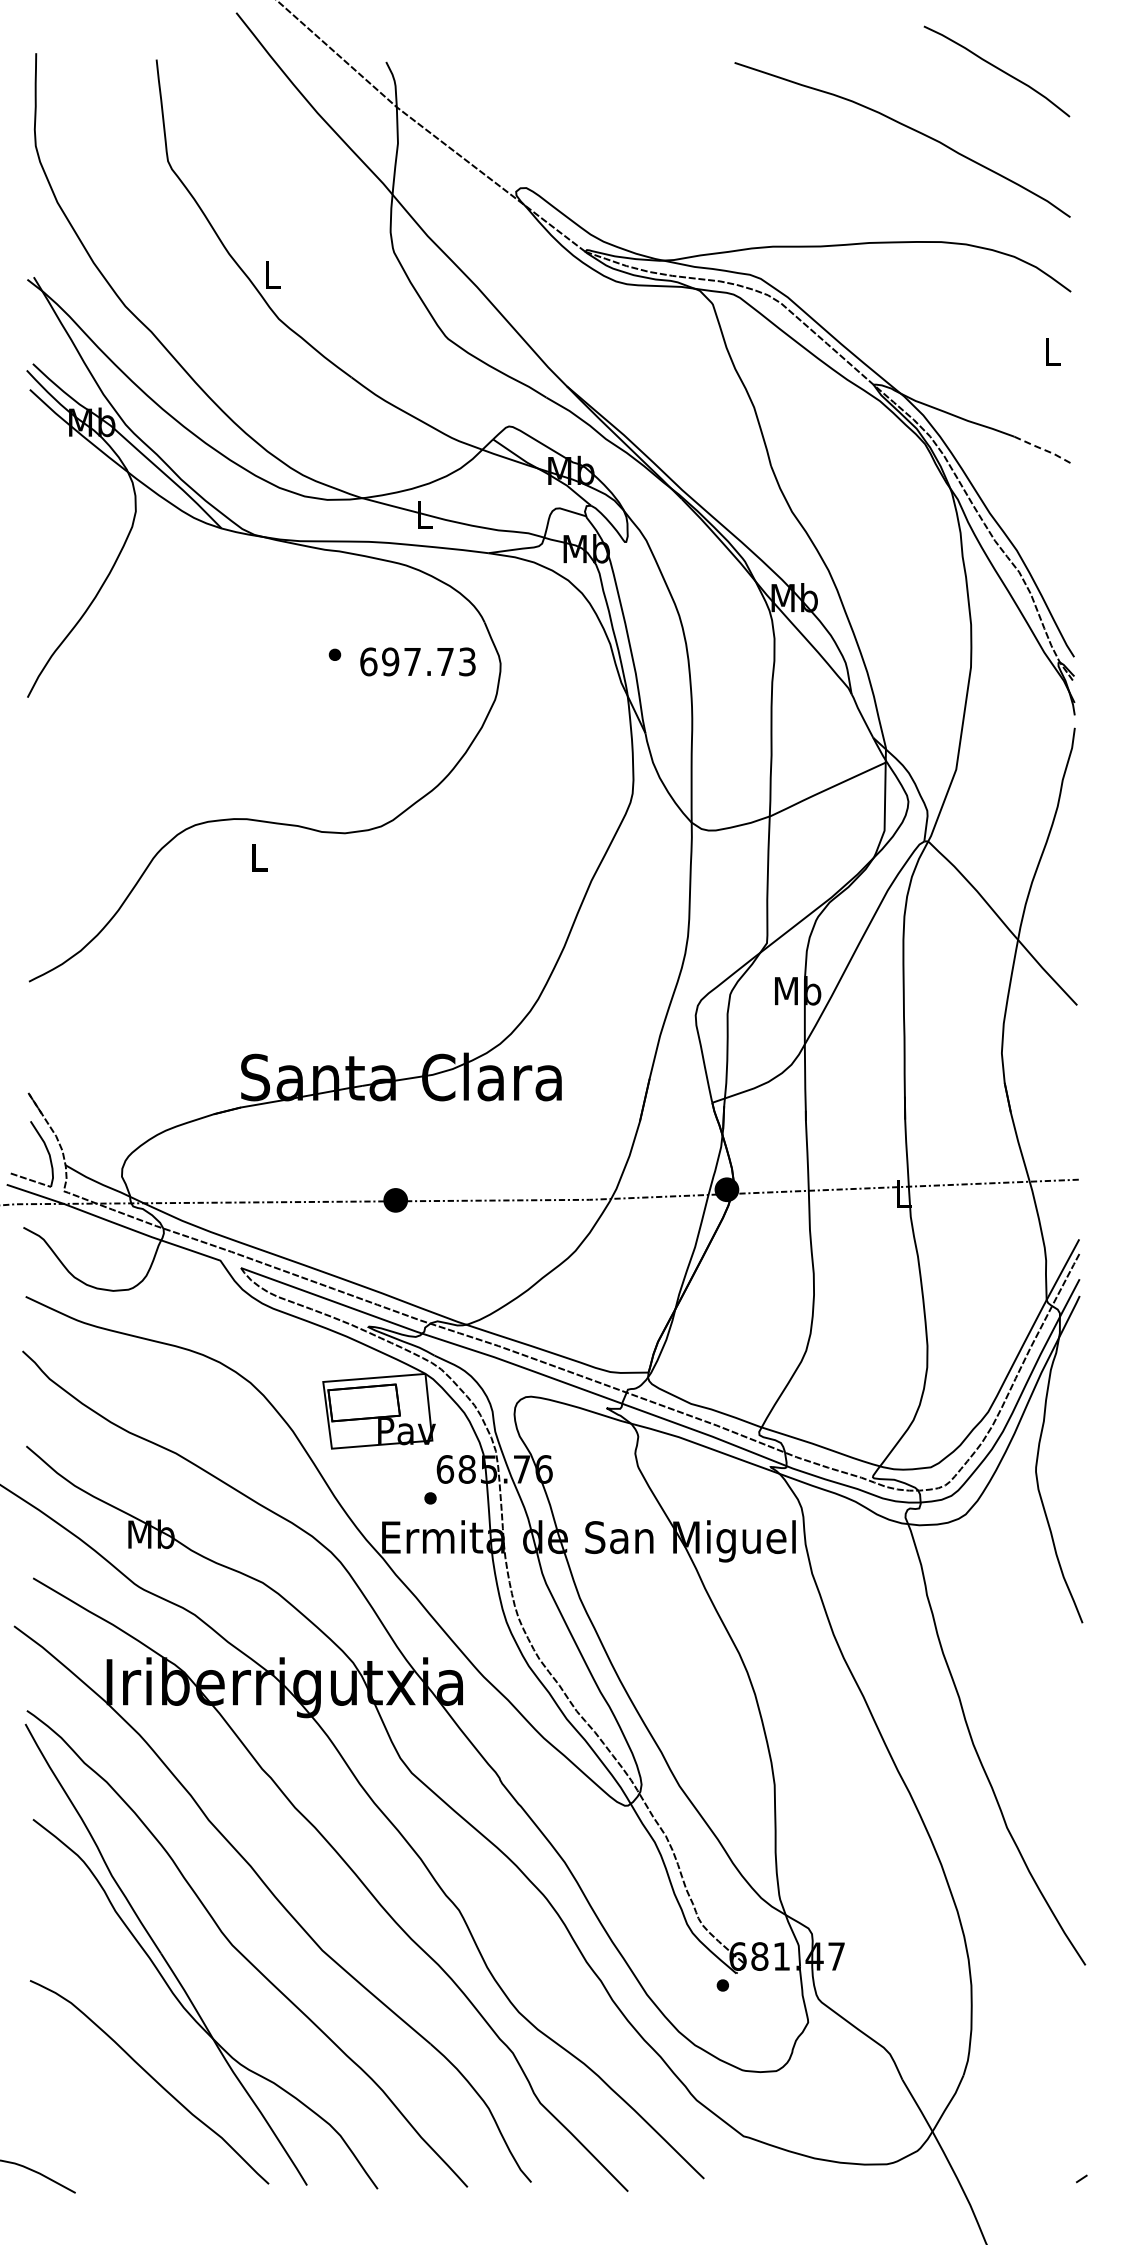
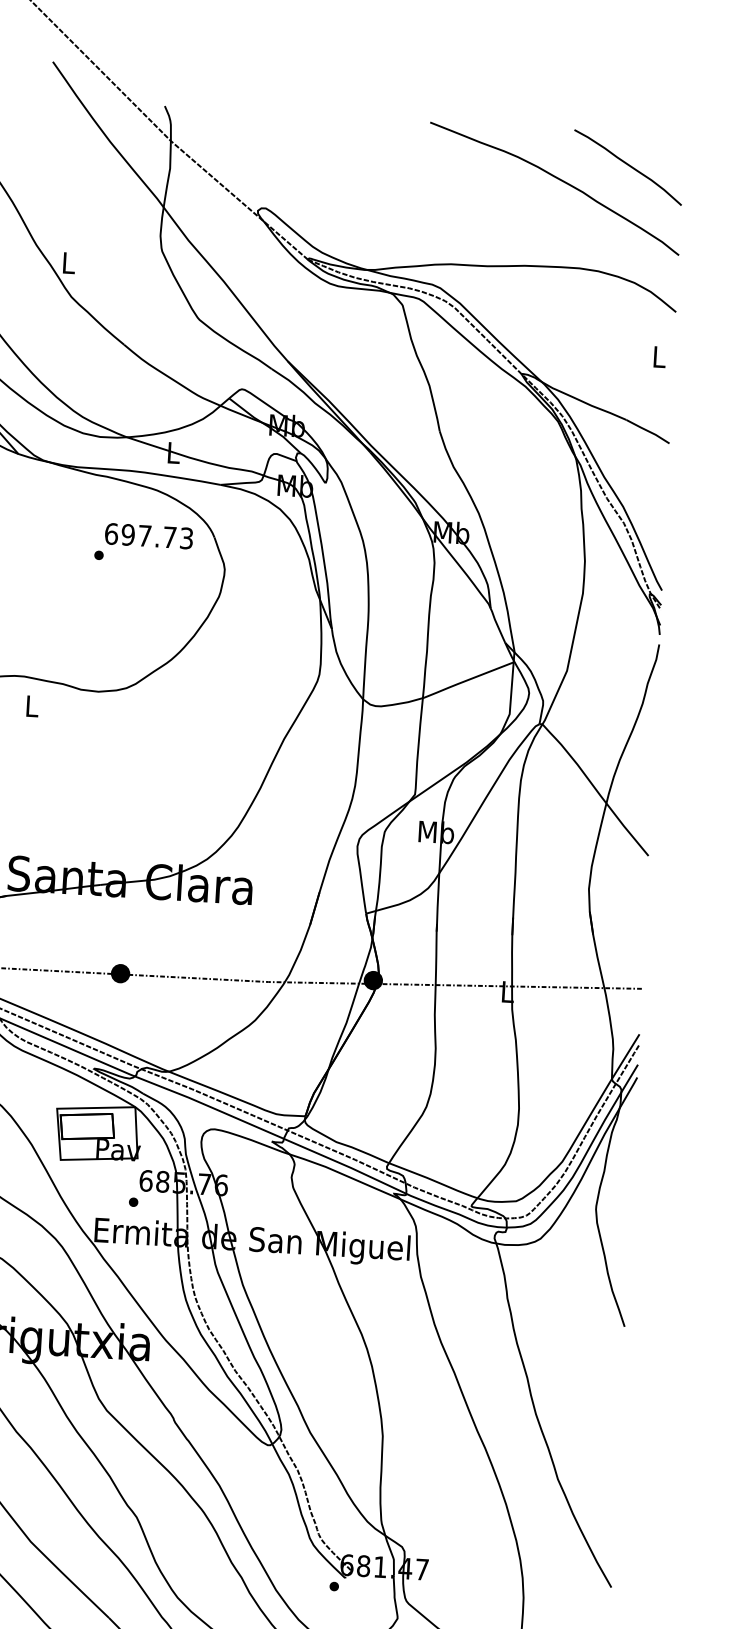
curve: (997, 69) -> (628, 166), moved
line: (1043, 449) -> (648, 431), dashed -> solid
text: (417, 661) -> (148, 535), moved

